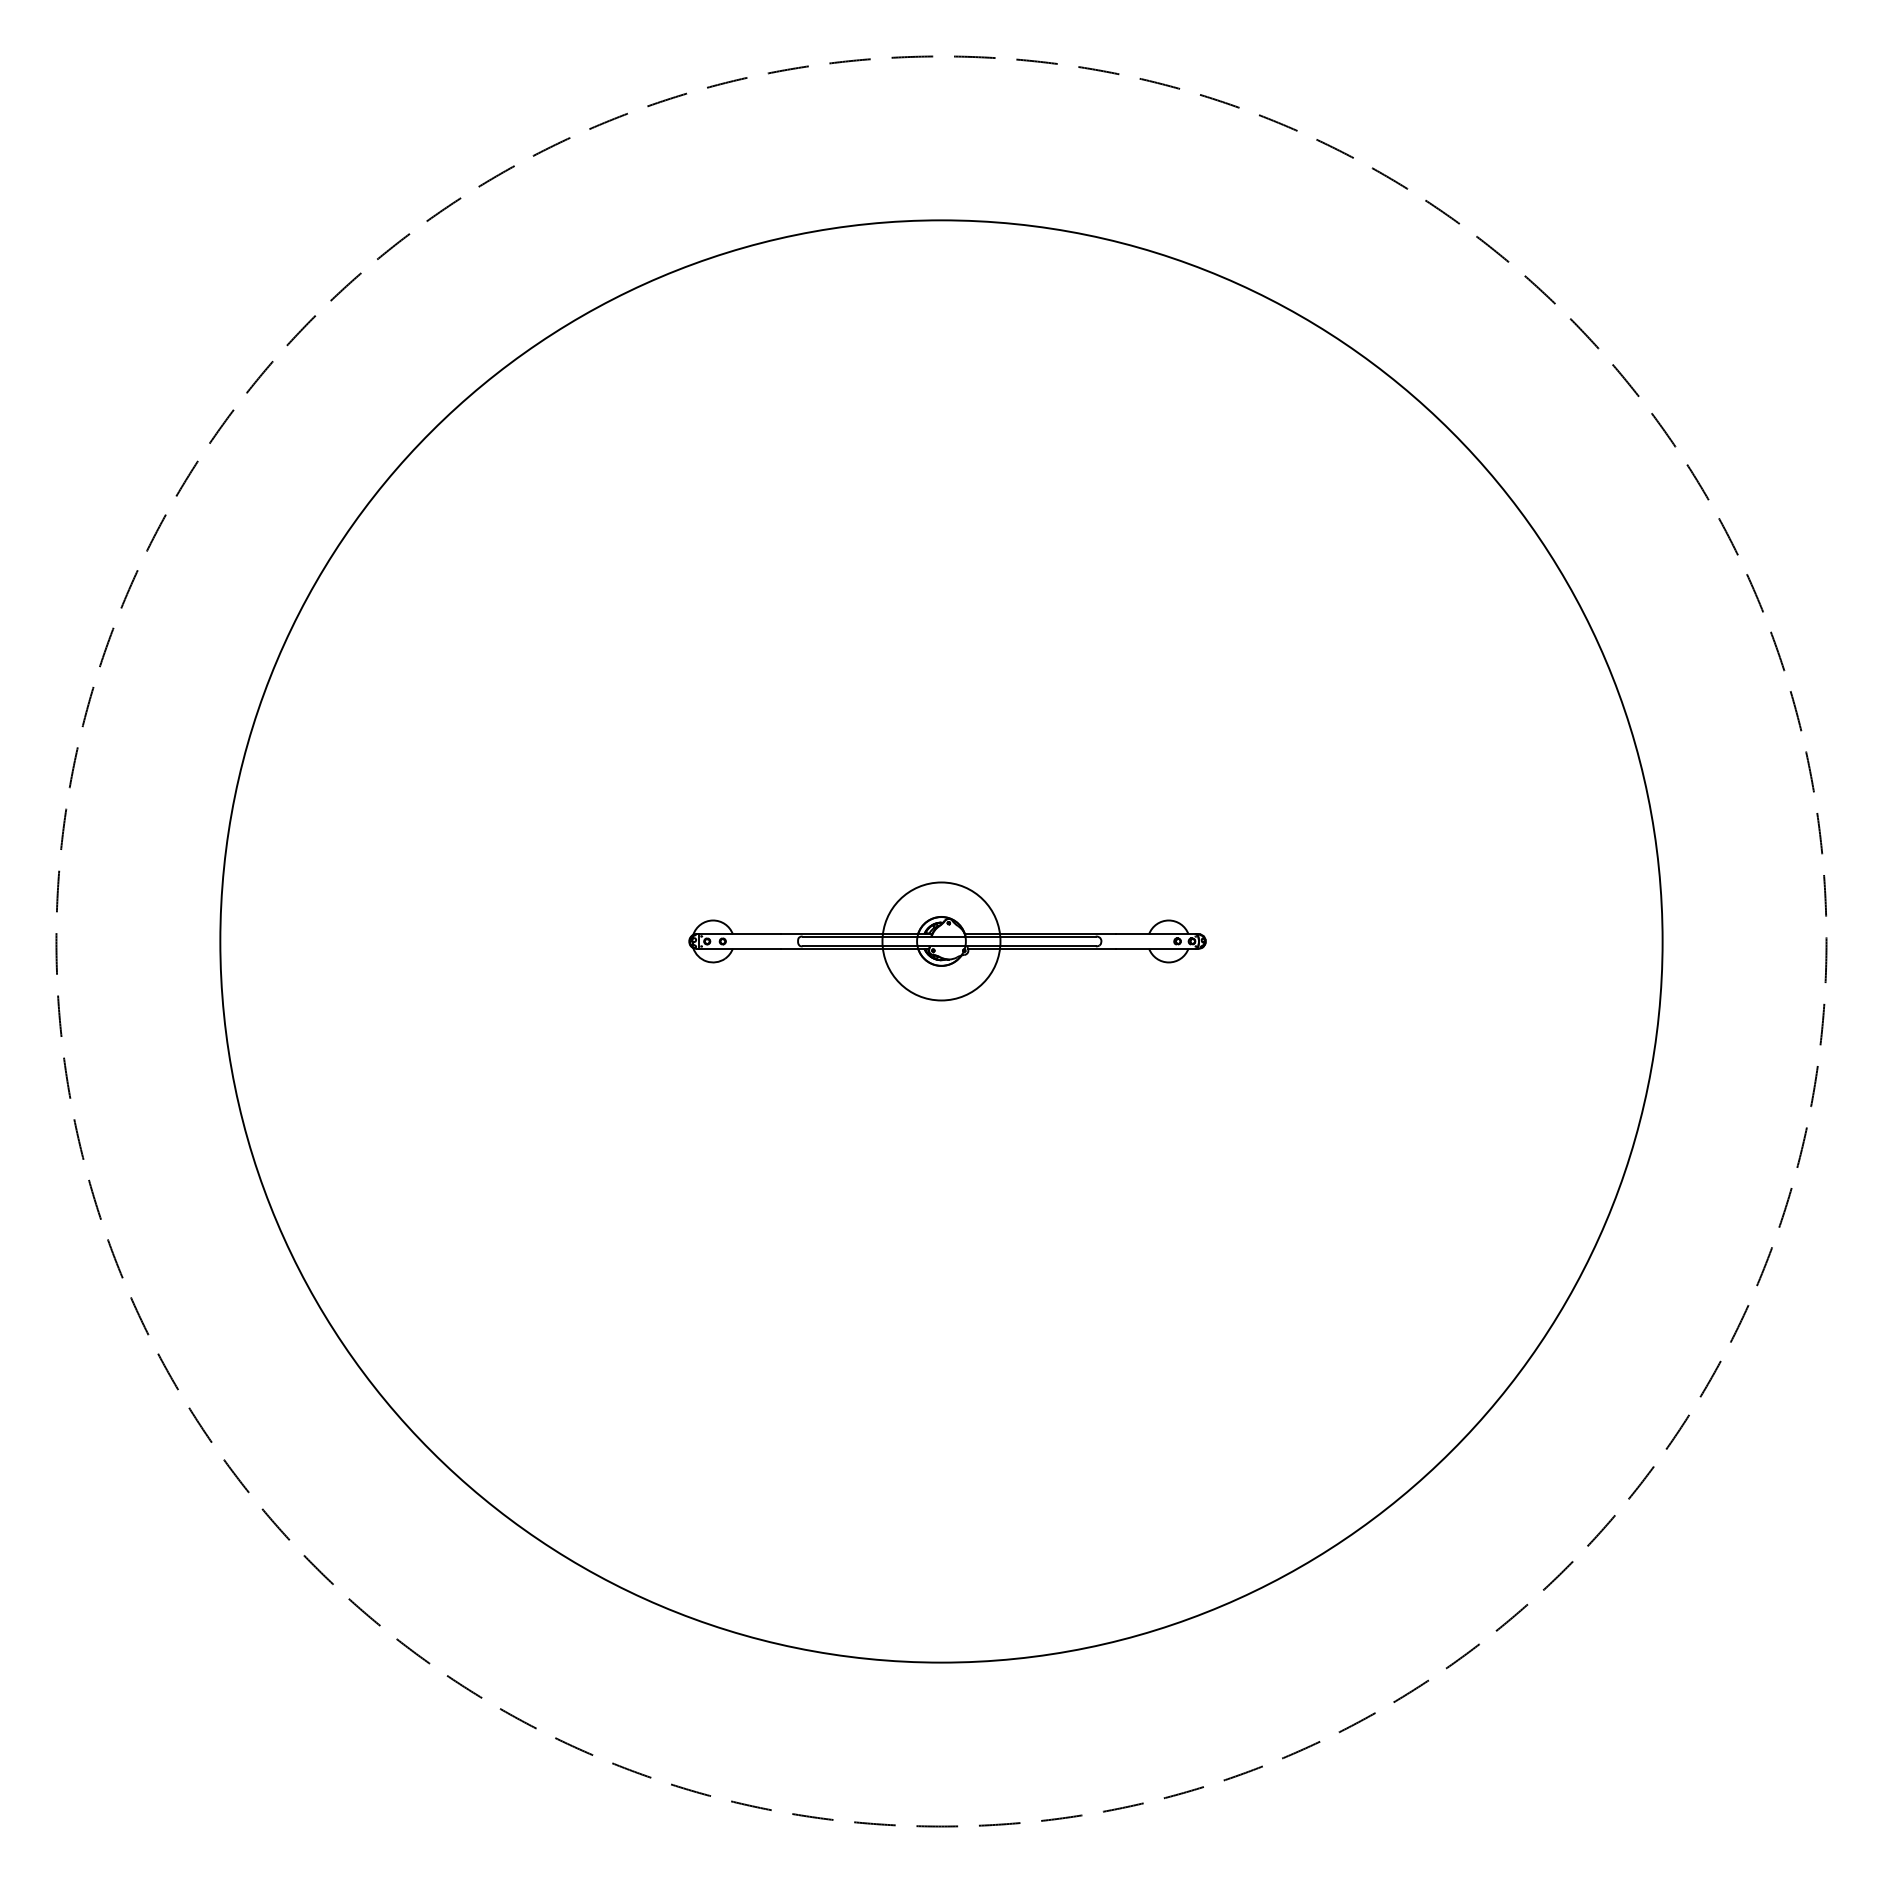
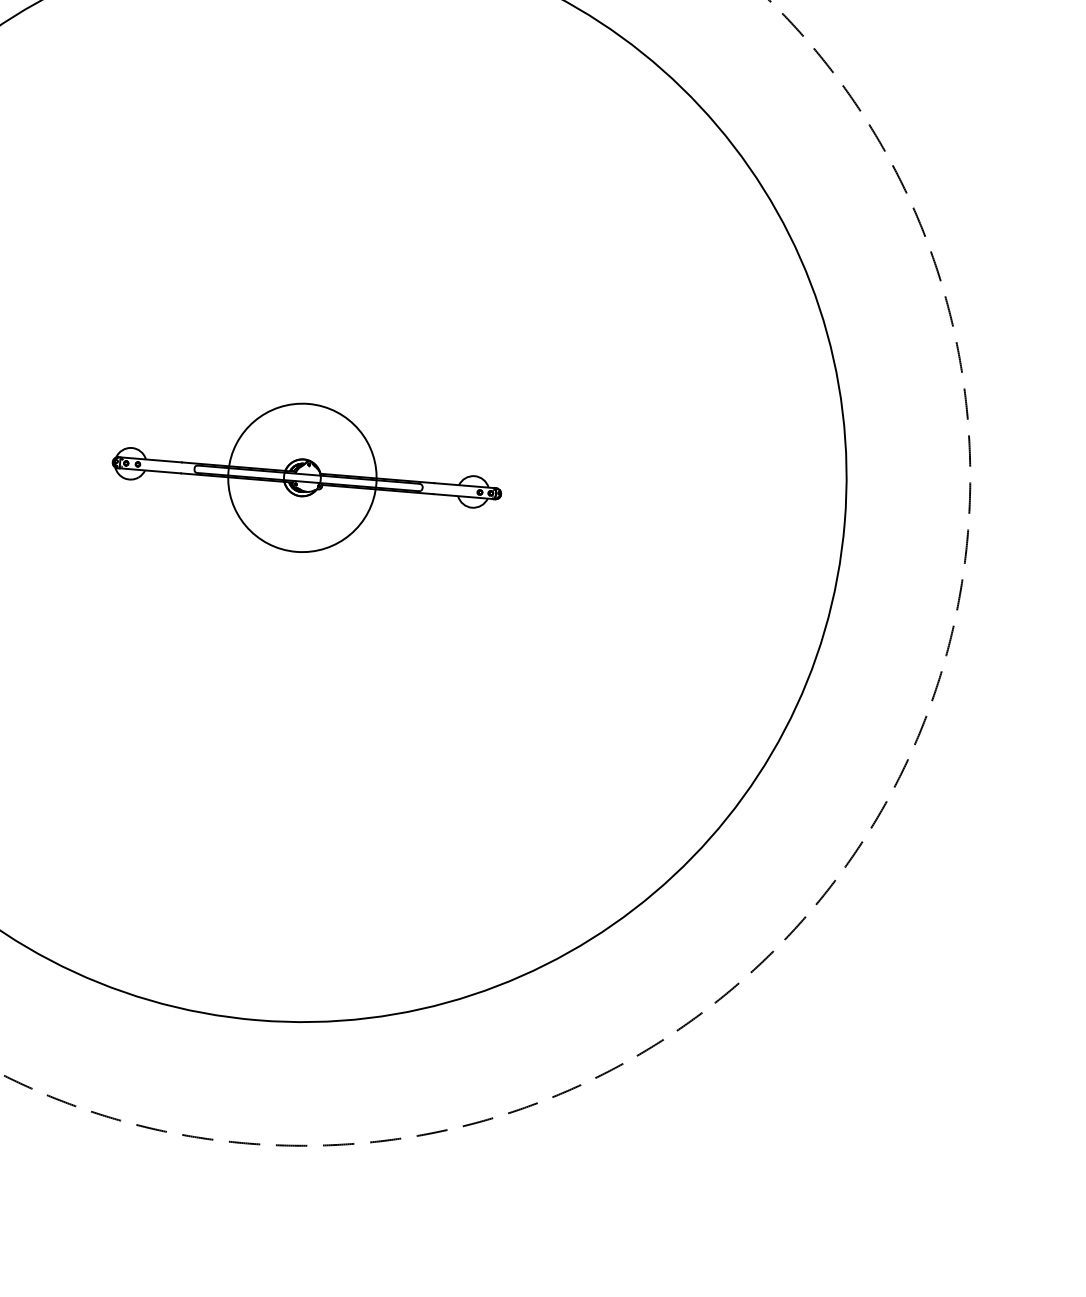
circle: (941, 941) -> (302, 477), size x1.67

